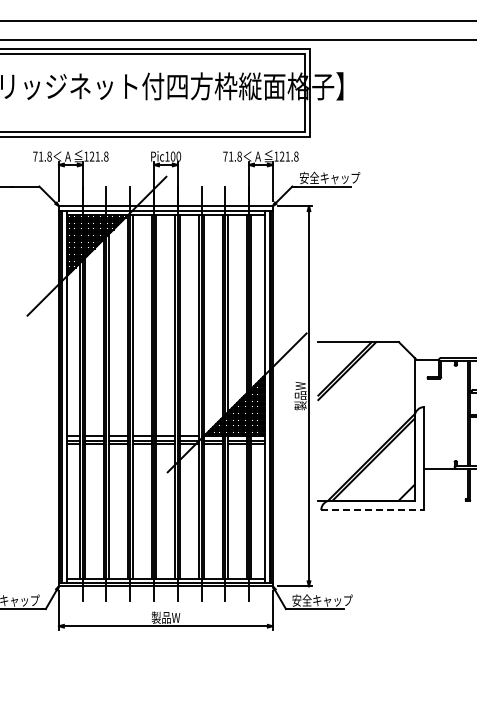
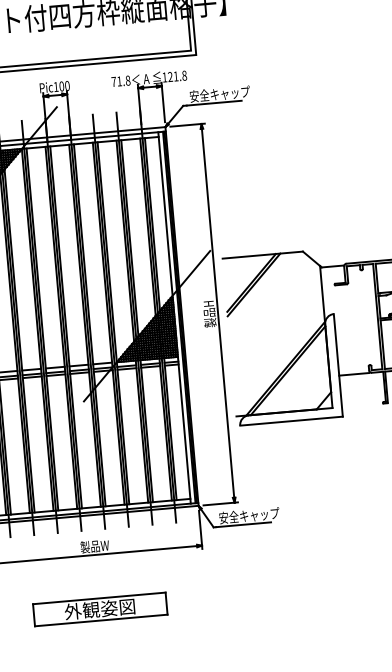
text: (300, 396) -> (209, 314), 製品W -> 製品H
line: (373, 510) -> (292, 421), dashed -> solid
part: (165, 680) -> (99, 609), added

